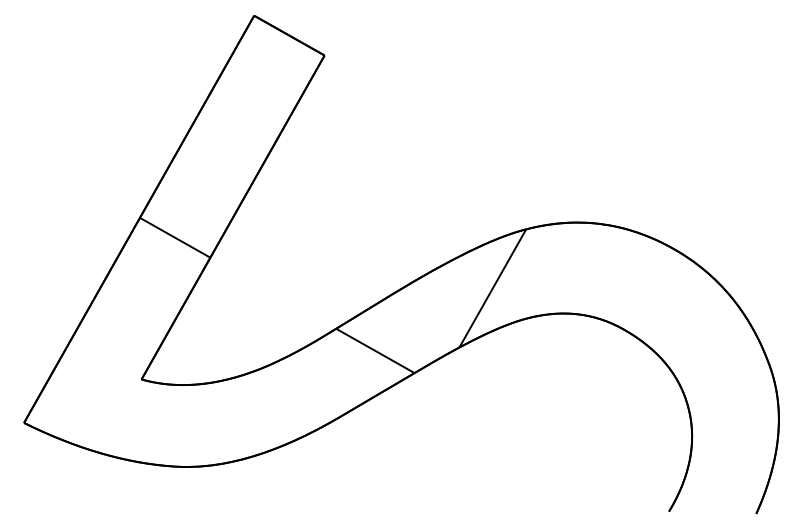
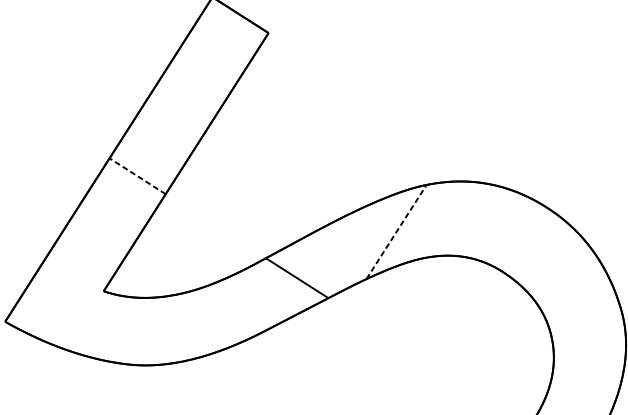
line: (174, 237) -> (137, 176), solid -> dashed
line: (492, 288) -> (396, 232), solid -> dashed

